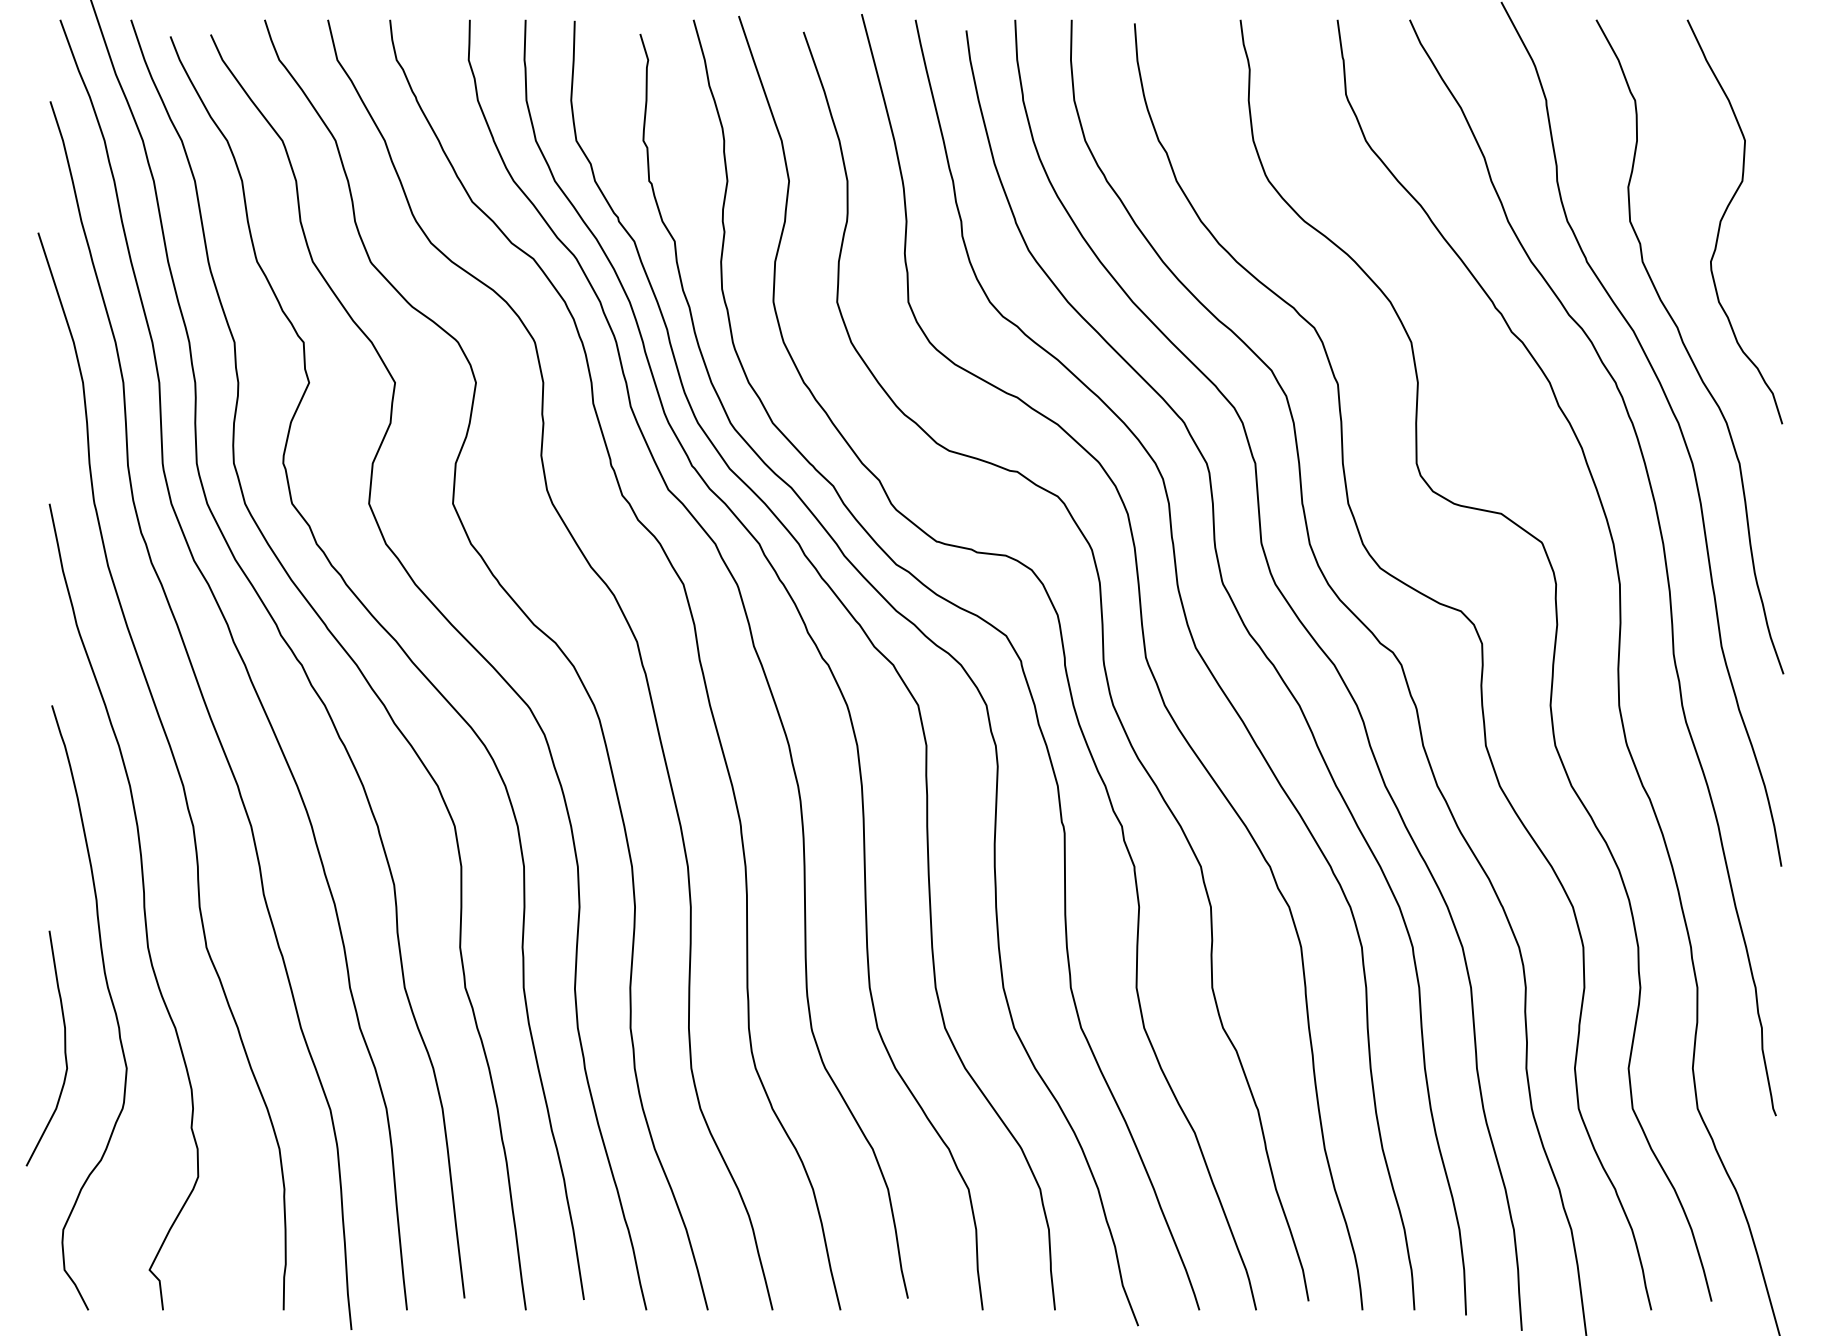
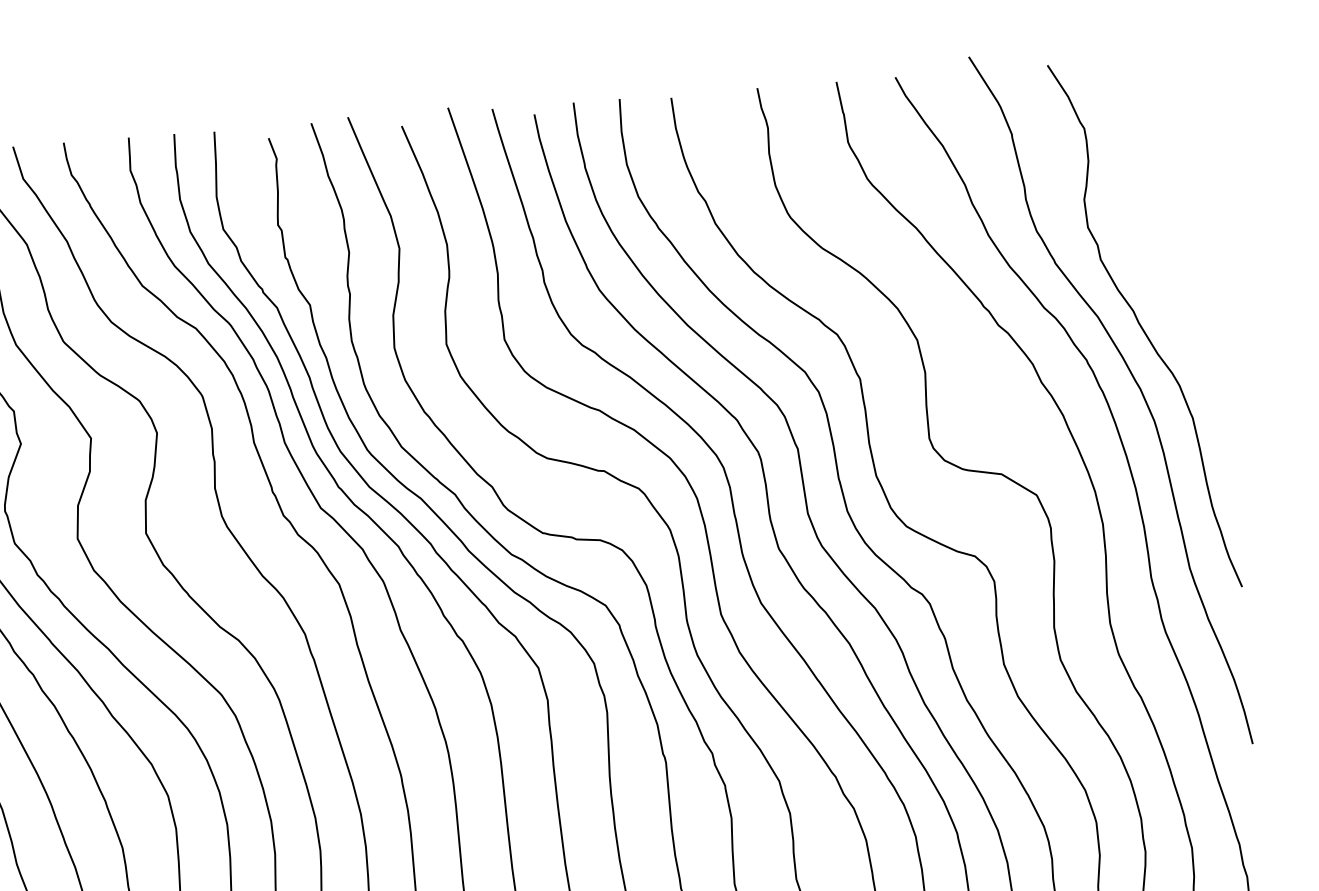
curve: (1724, 215) -> (1164, 216), removed

